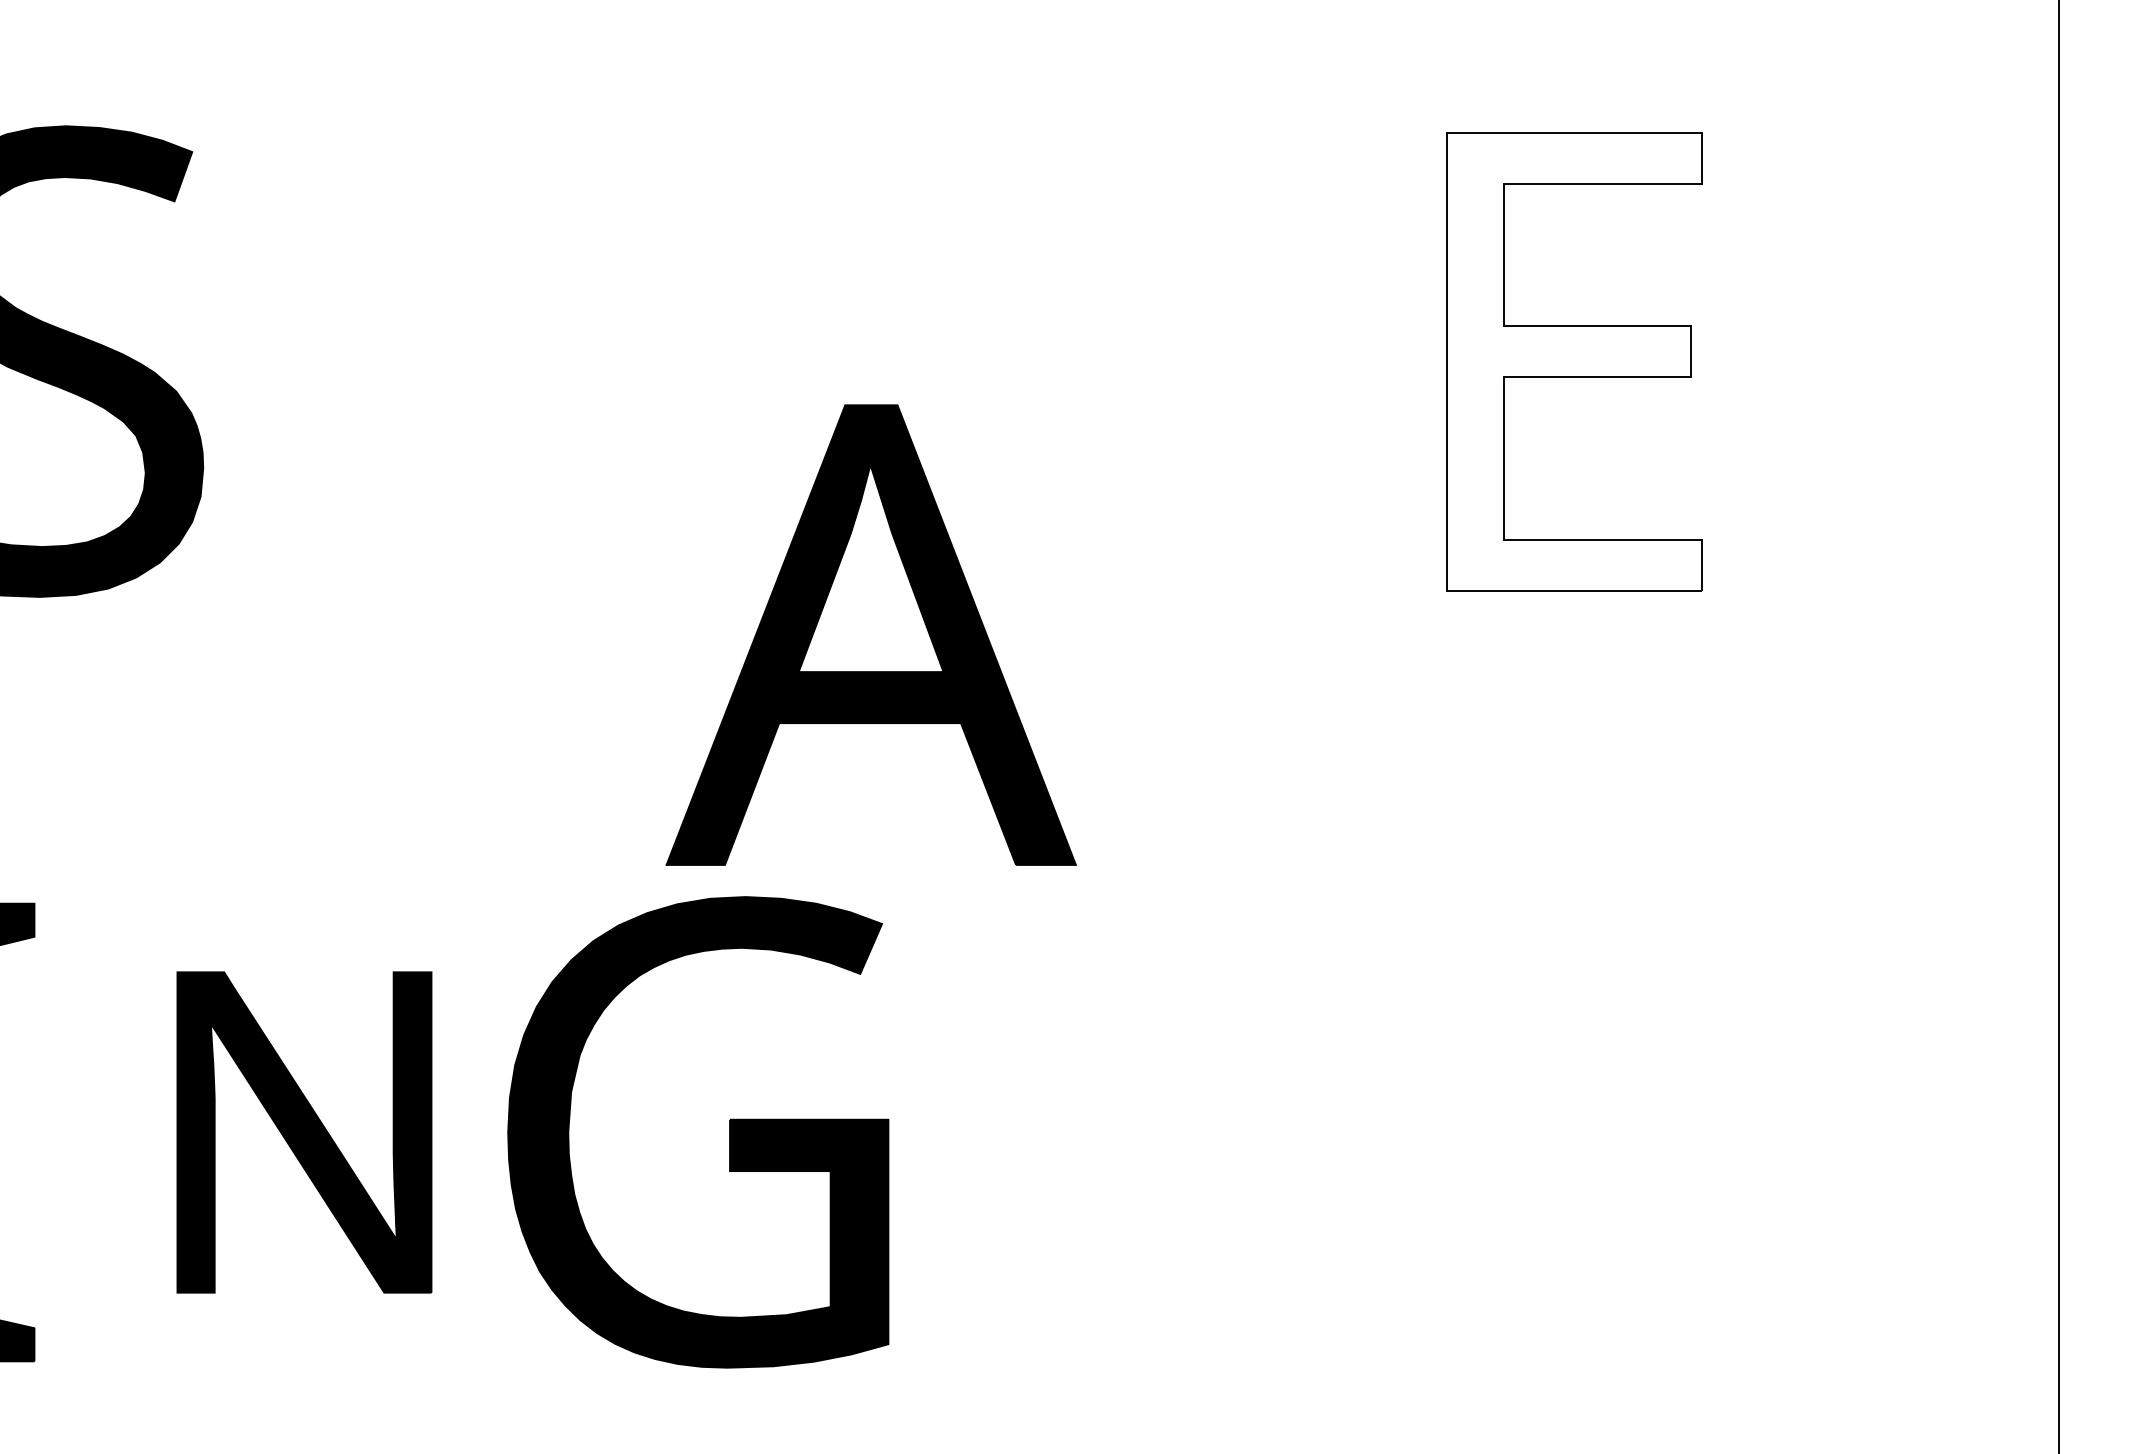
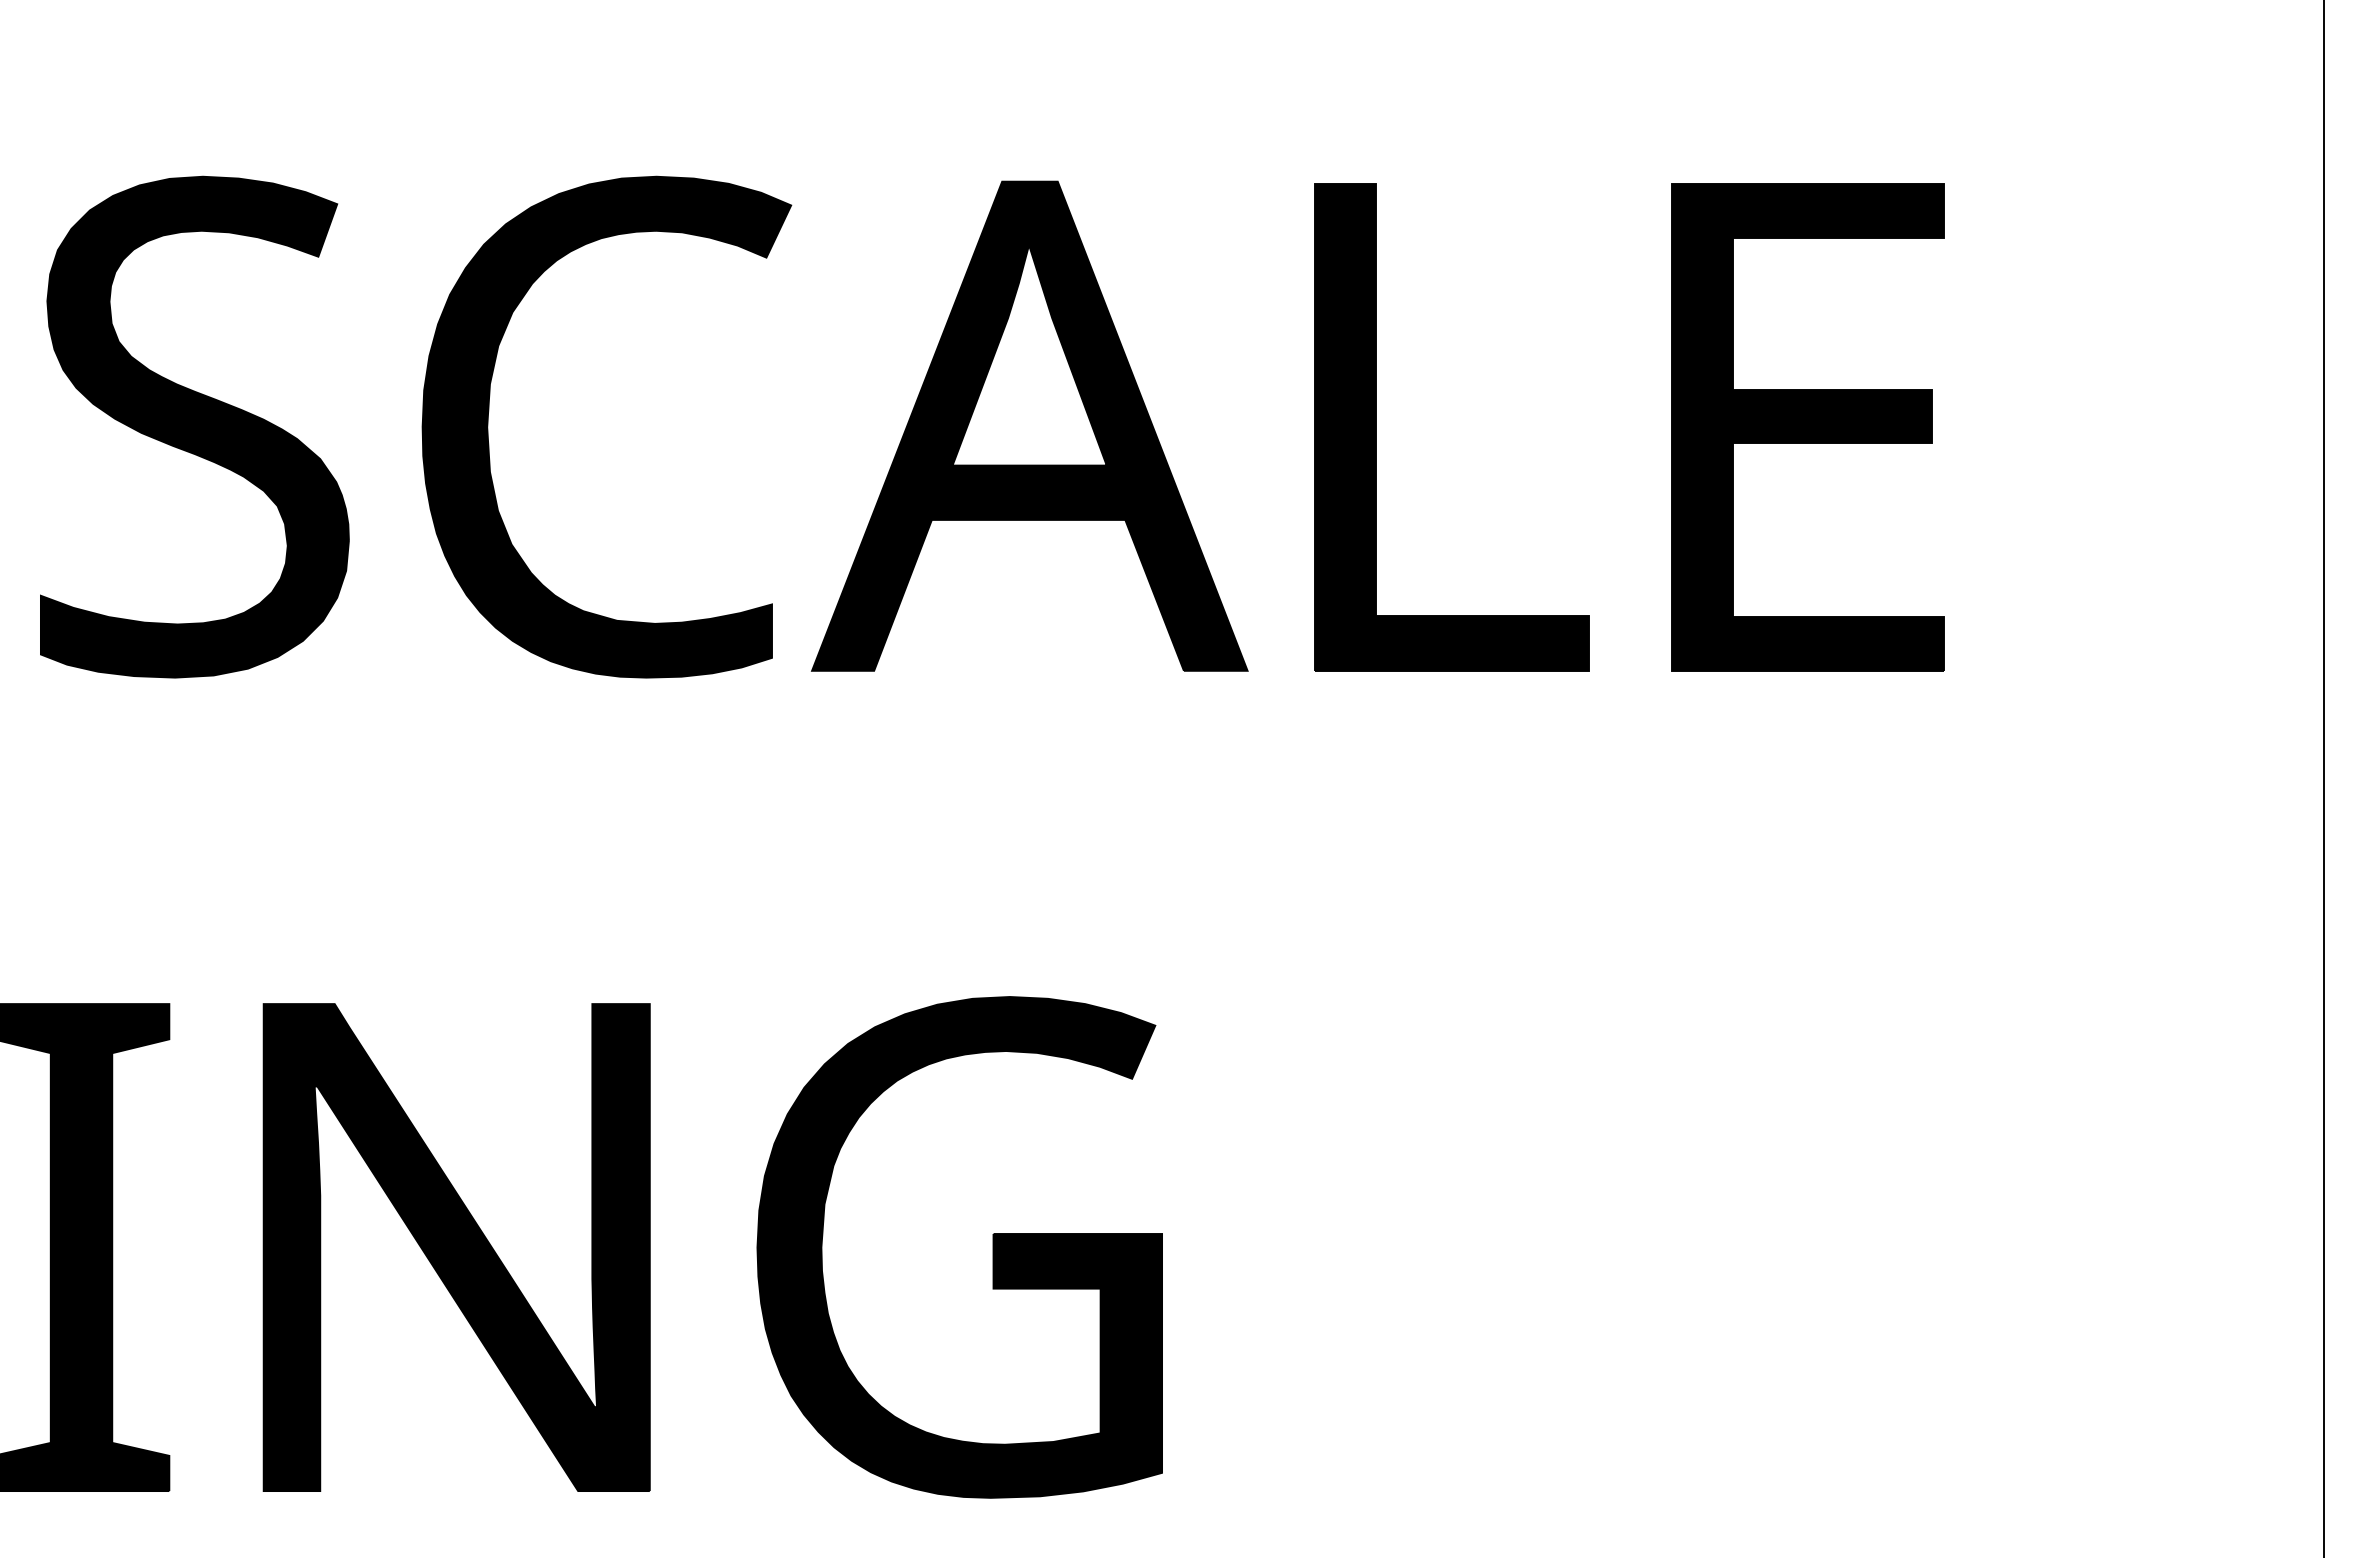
part: (335, 346) -> (489, 411), added
fill: (1574, 360) -> (1808, 426), added
part: (1168, 361) -> (1376, 427), added
part: (870, 634) -> (1029, 425), moved
part: (304, 1132) -> (456, 1247), size x1.43
part: (729, 1132) -> (992, 1247), moved

